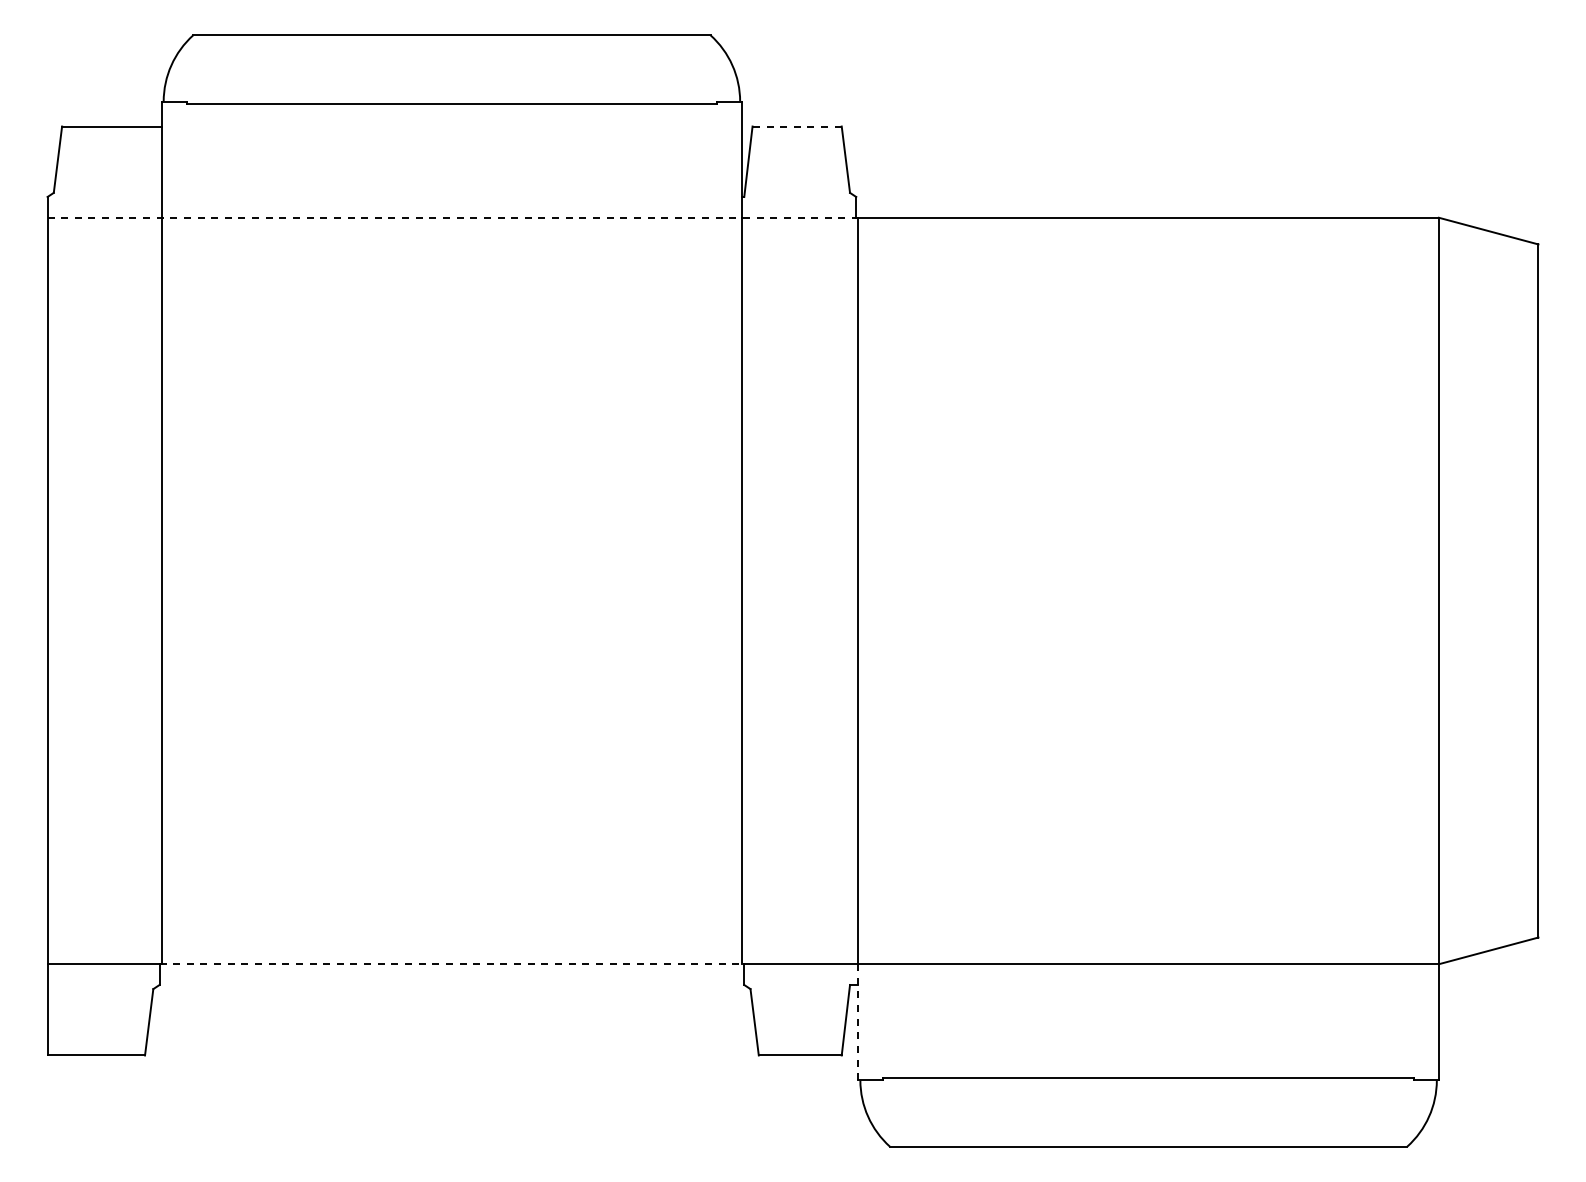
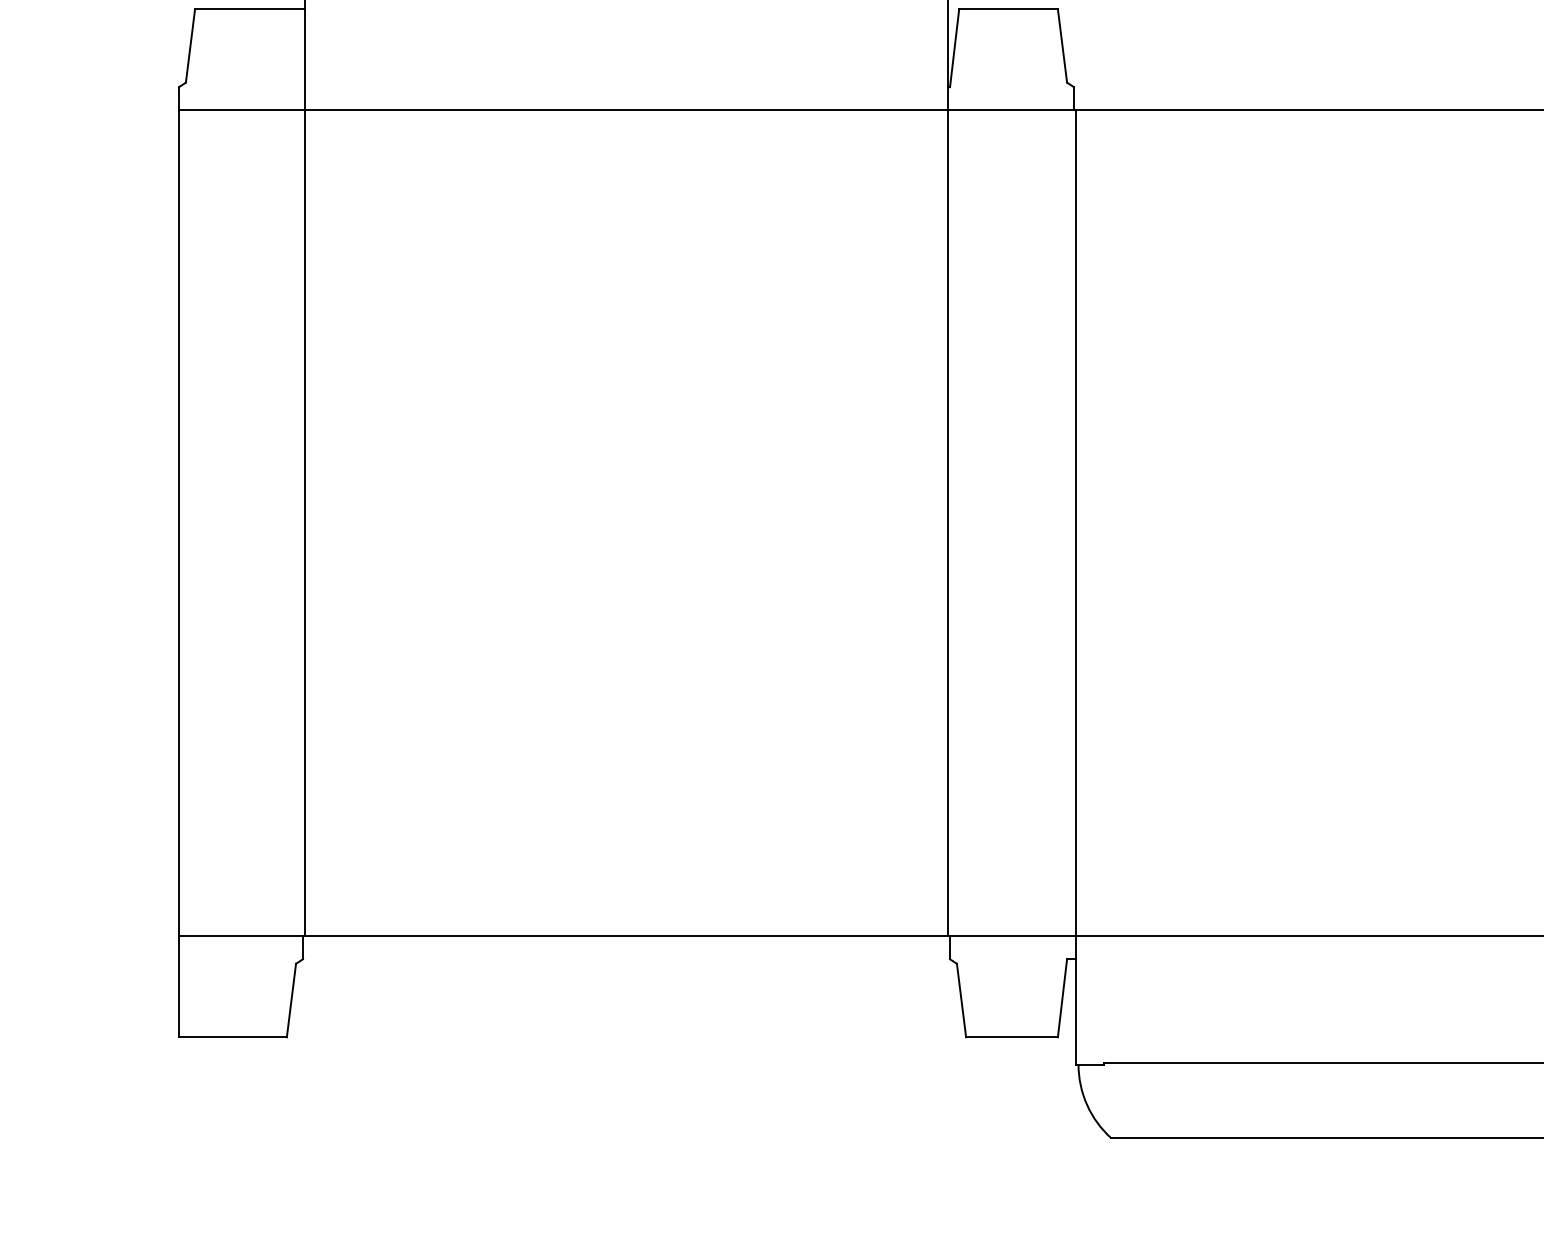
line: (797, 126) -> (1008, 9), dashed -> solid
line: (452, 217) -> (627, 109), dashed -> solid
line: (452, 964) -> (627, 936), dashed -> solid
line: (858, 1022) -> (1076, 1000), dashed -> solid

